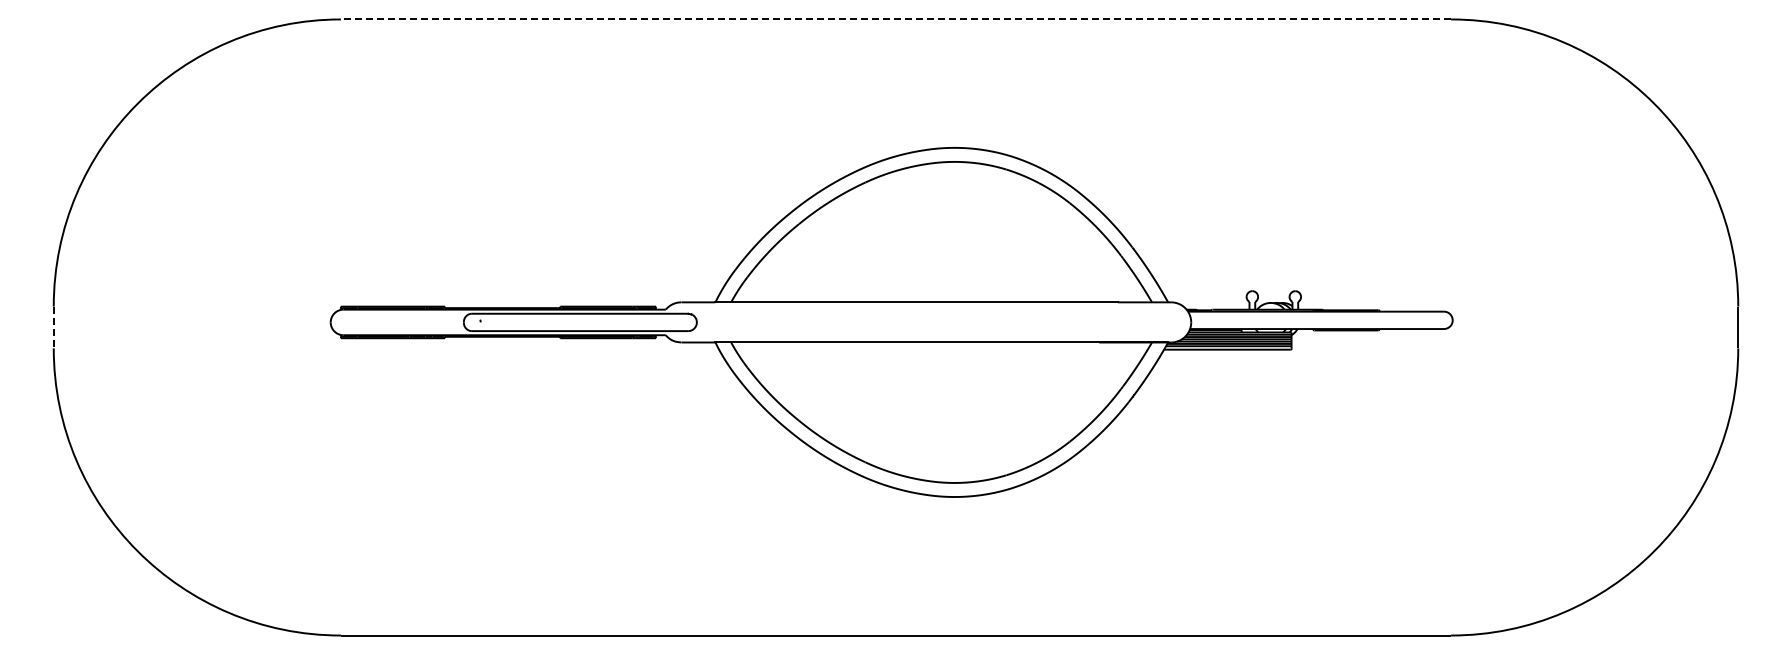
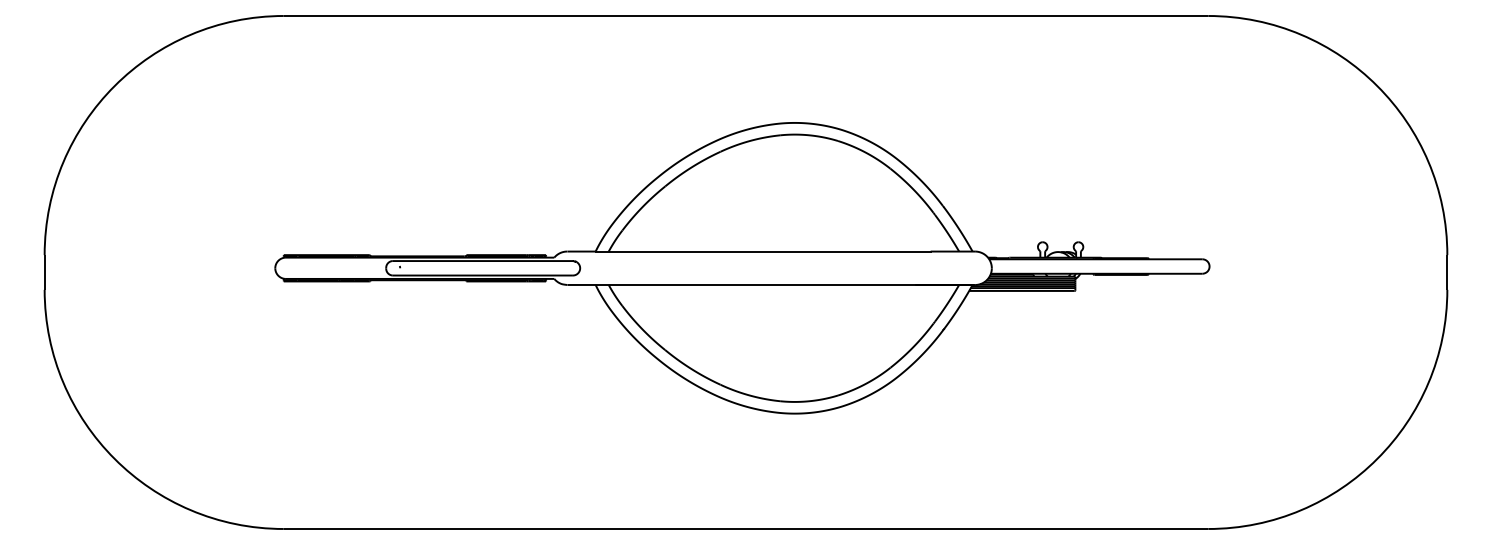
line: (895, 19) -> (745, 16), dashed -> solid
line: (53, 327) -> (44, 272), dashed -> solid

